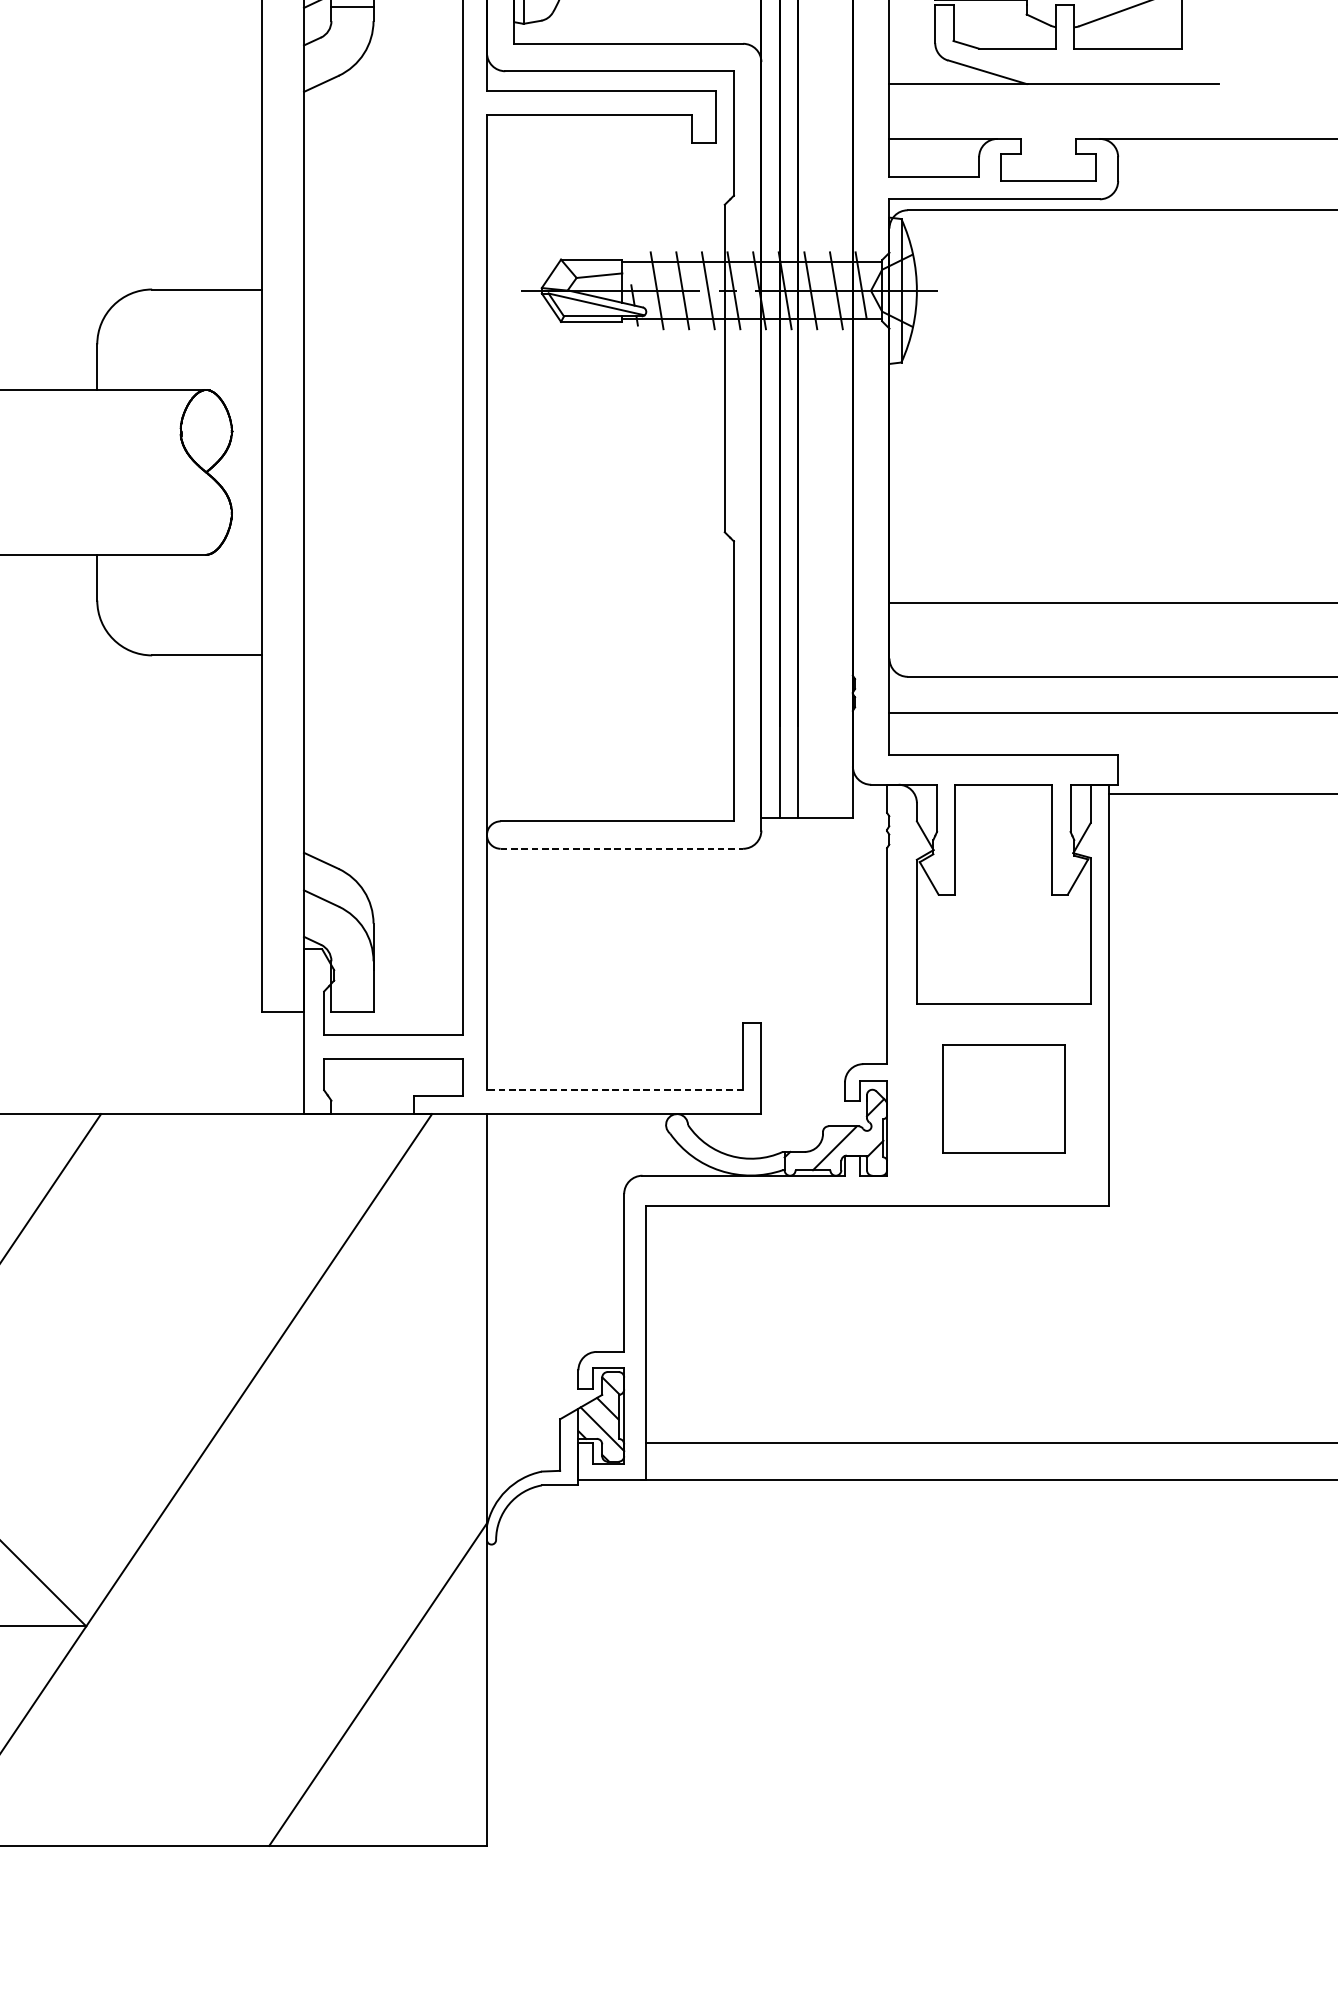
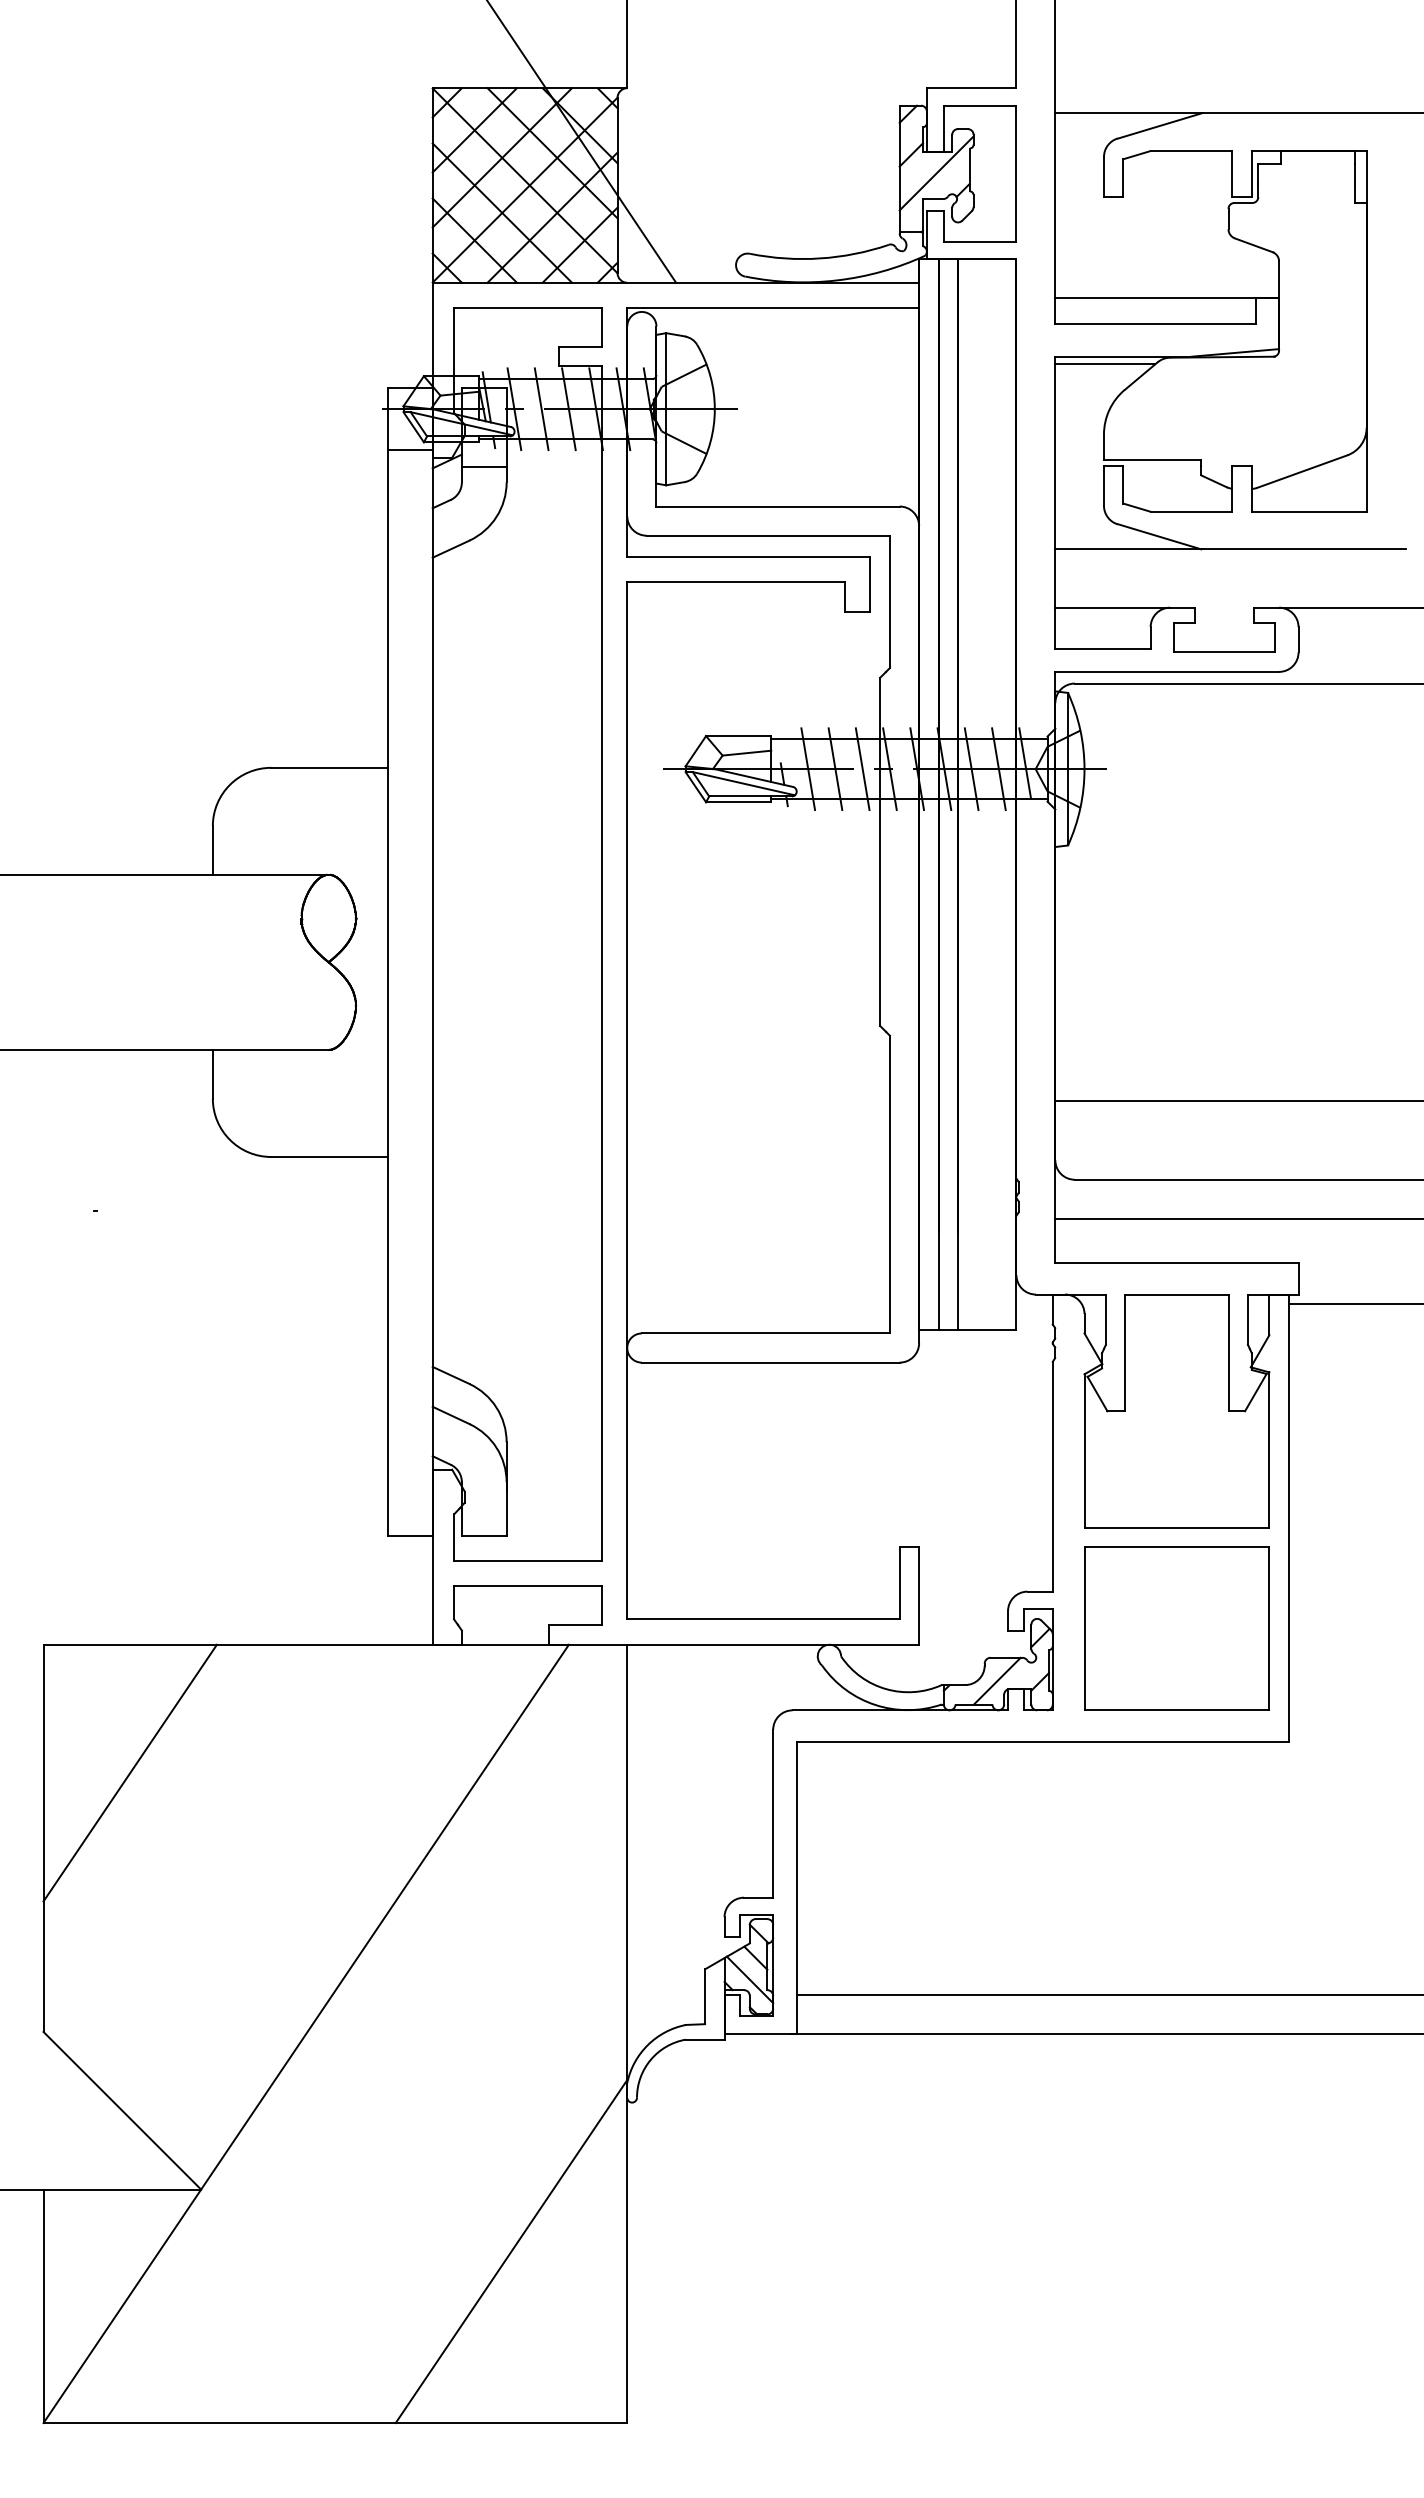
line: (621, 848) -> (770, 1362), dashed -> solid
line: (614, 1090) -> (762, 1619), dashed -> solid
part: (1003, 1098) -> (1176, 1628), size x1.43

